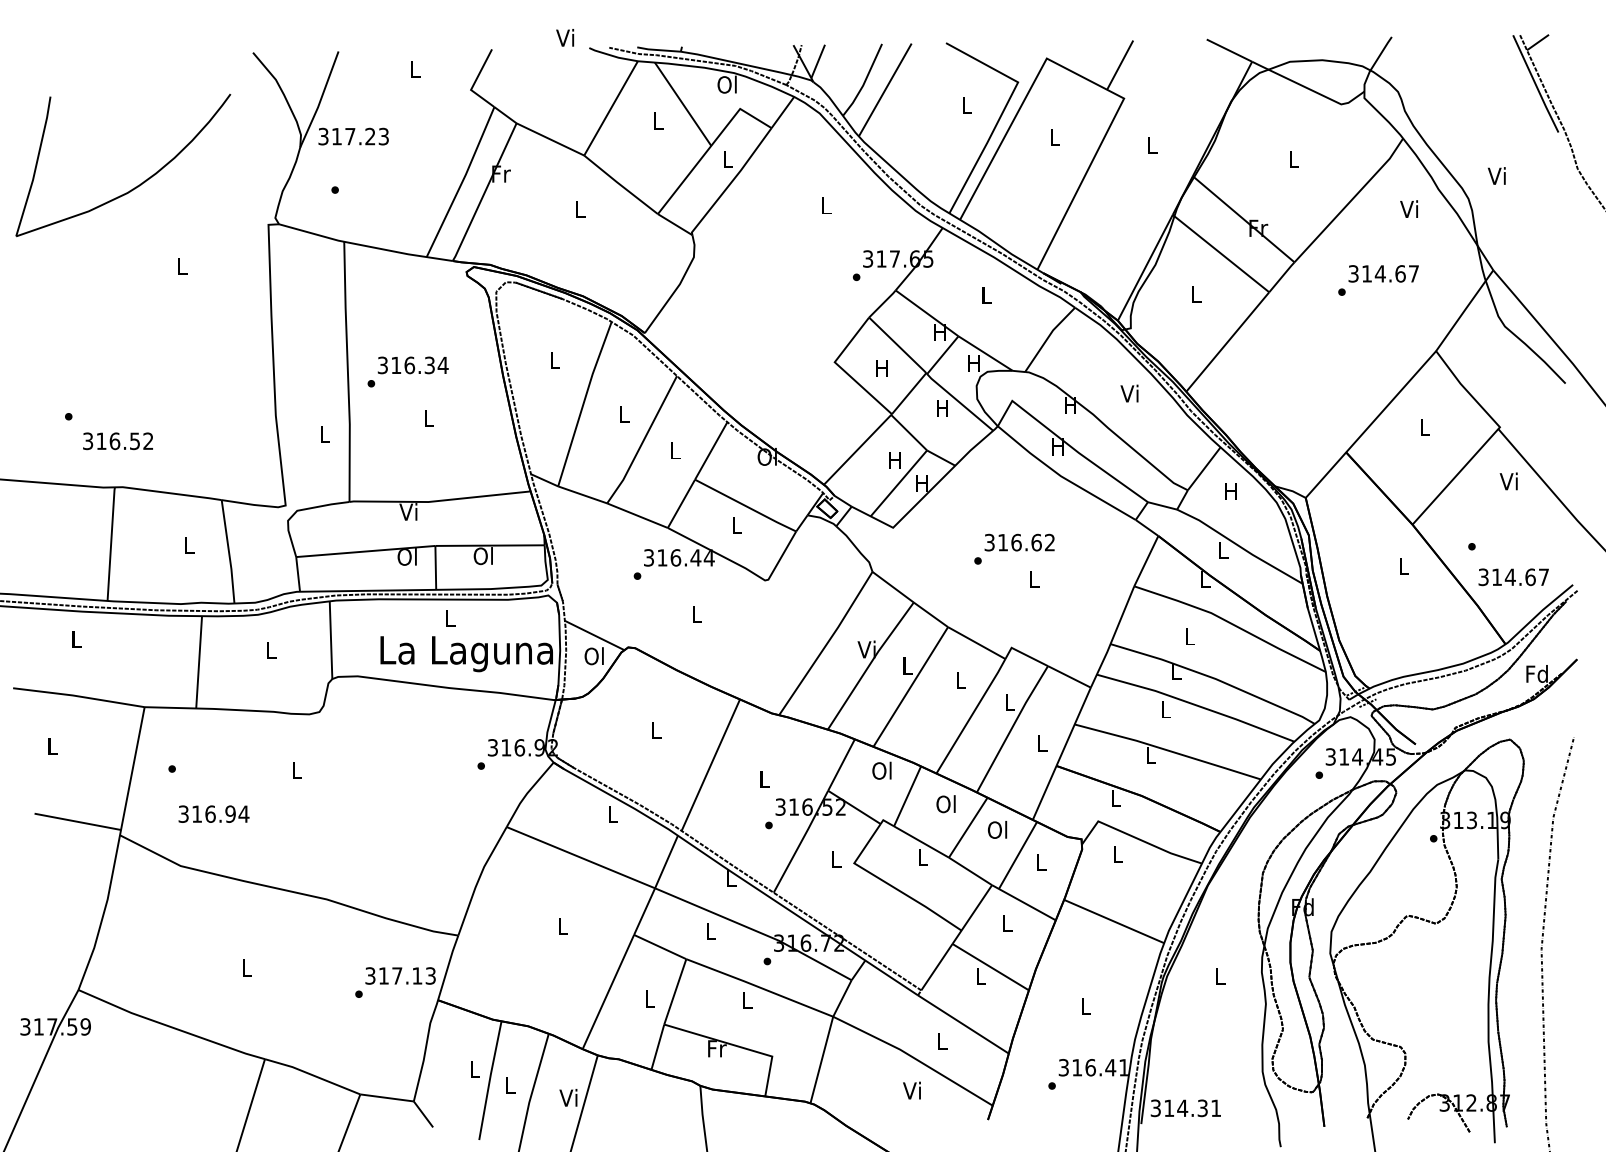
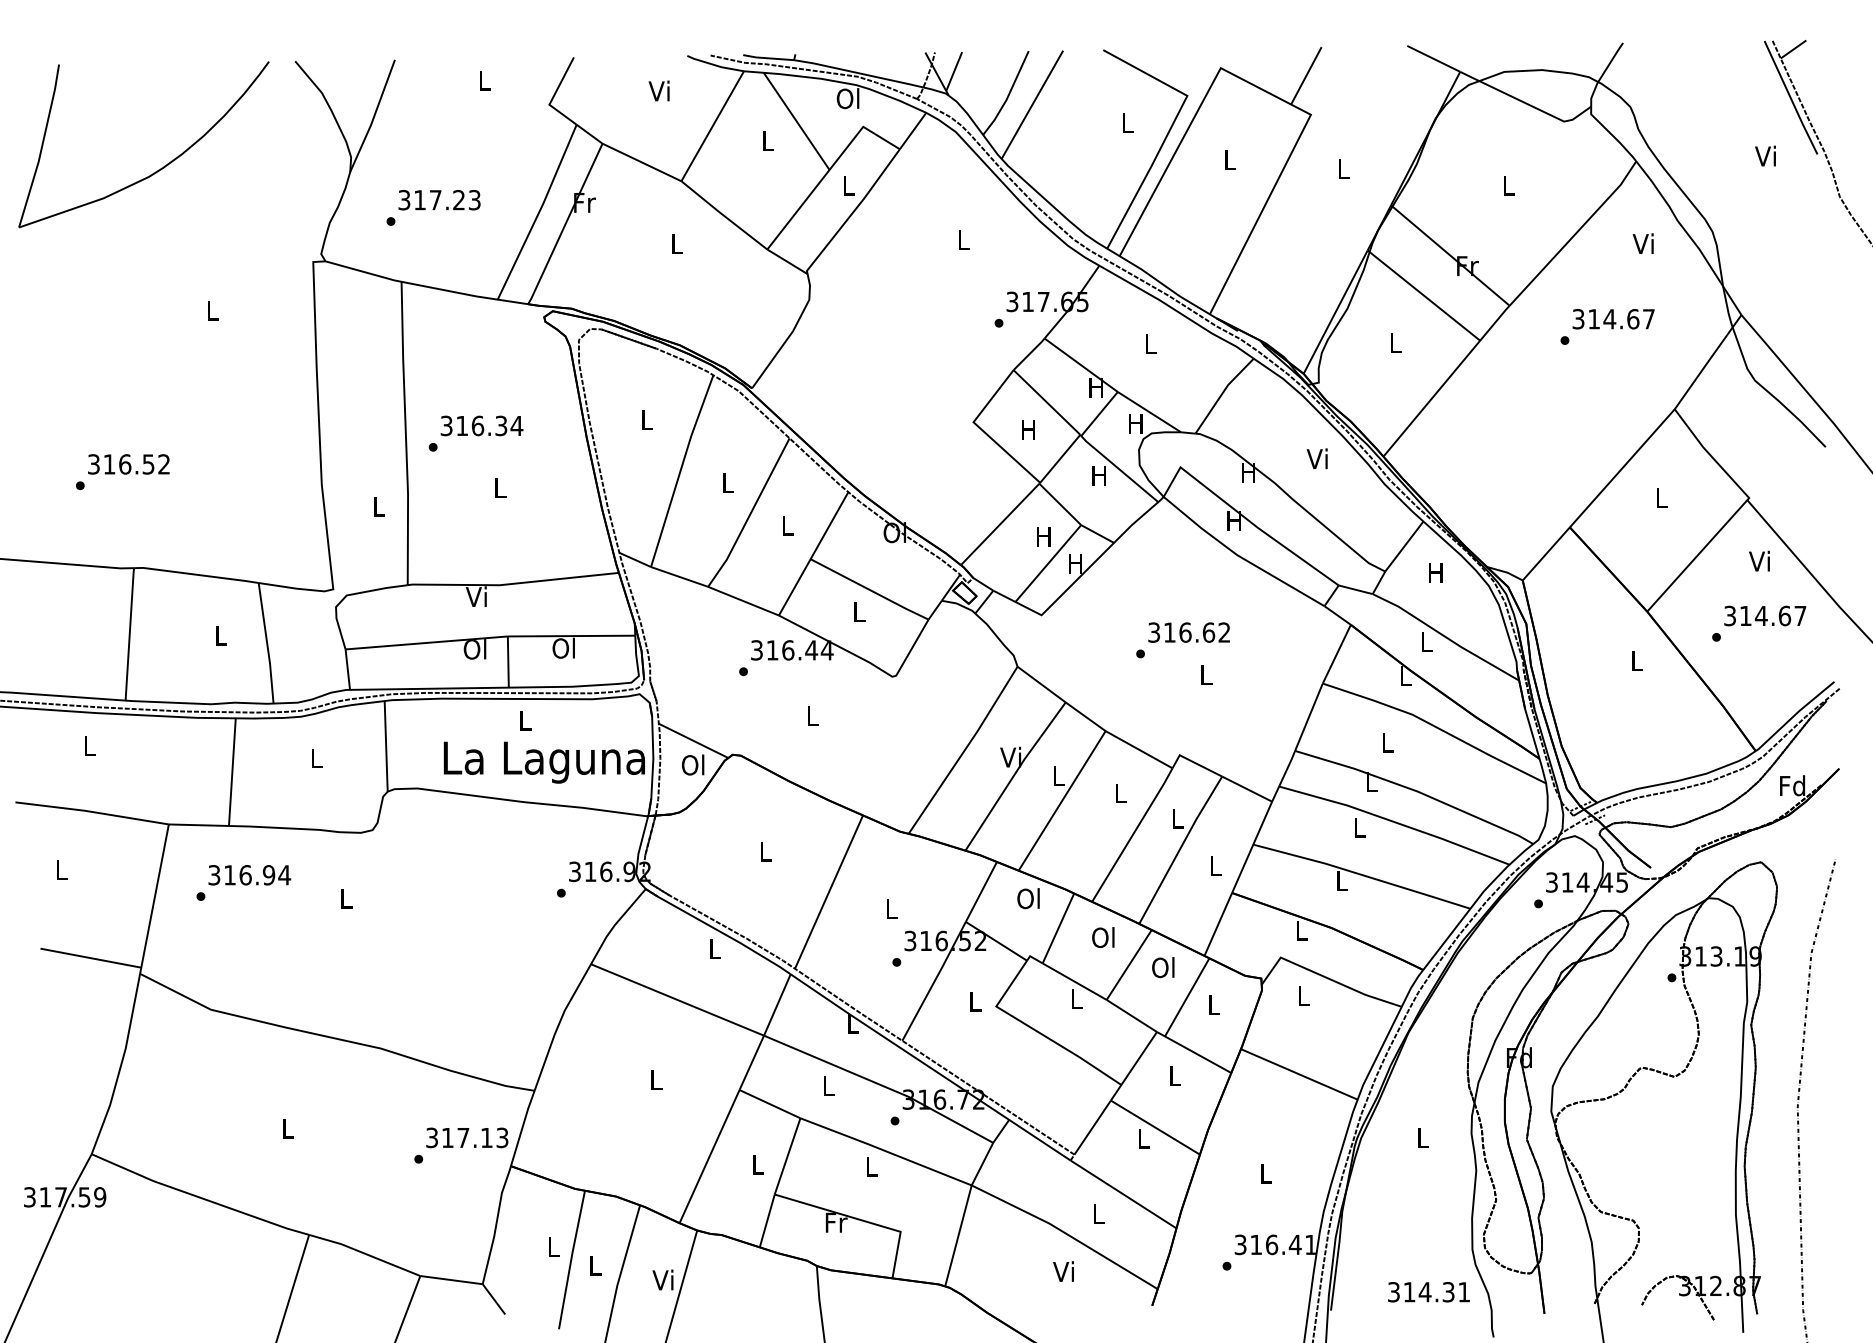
text: (564, 37) -> (658, 90), moved
text: (353, 136) -> (439, 200), moved
text: (1496, 175) -> (1765, 155), moved
part: (135, 186) -> (158, 169), moved
text: (117, 441) -> (128, 464), moved
text: (1513, 576) -> (1765, 615), moved
text: (213, 814) -> (249, 875), moved
text: (1185, 1108) -> (1428, 1292), moved

